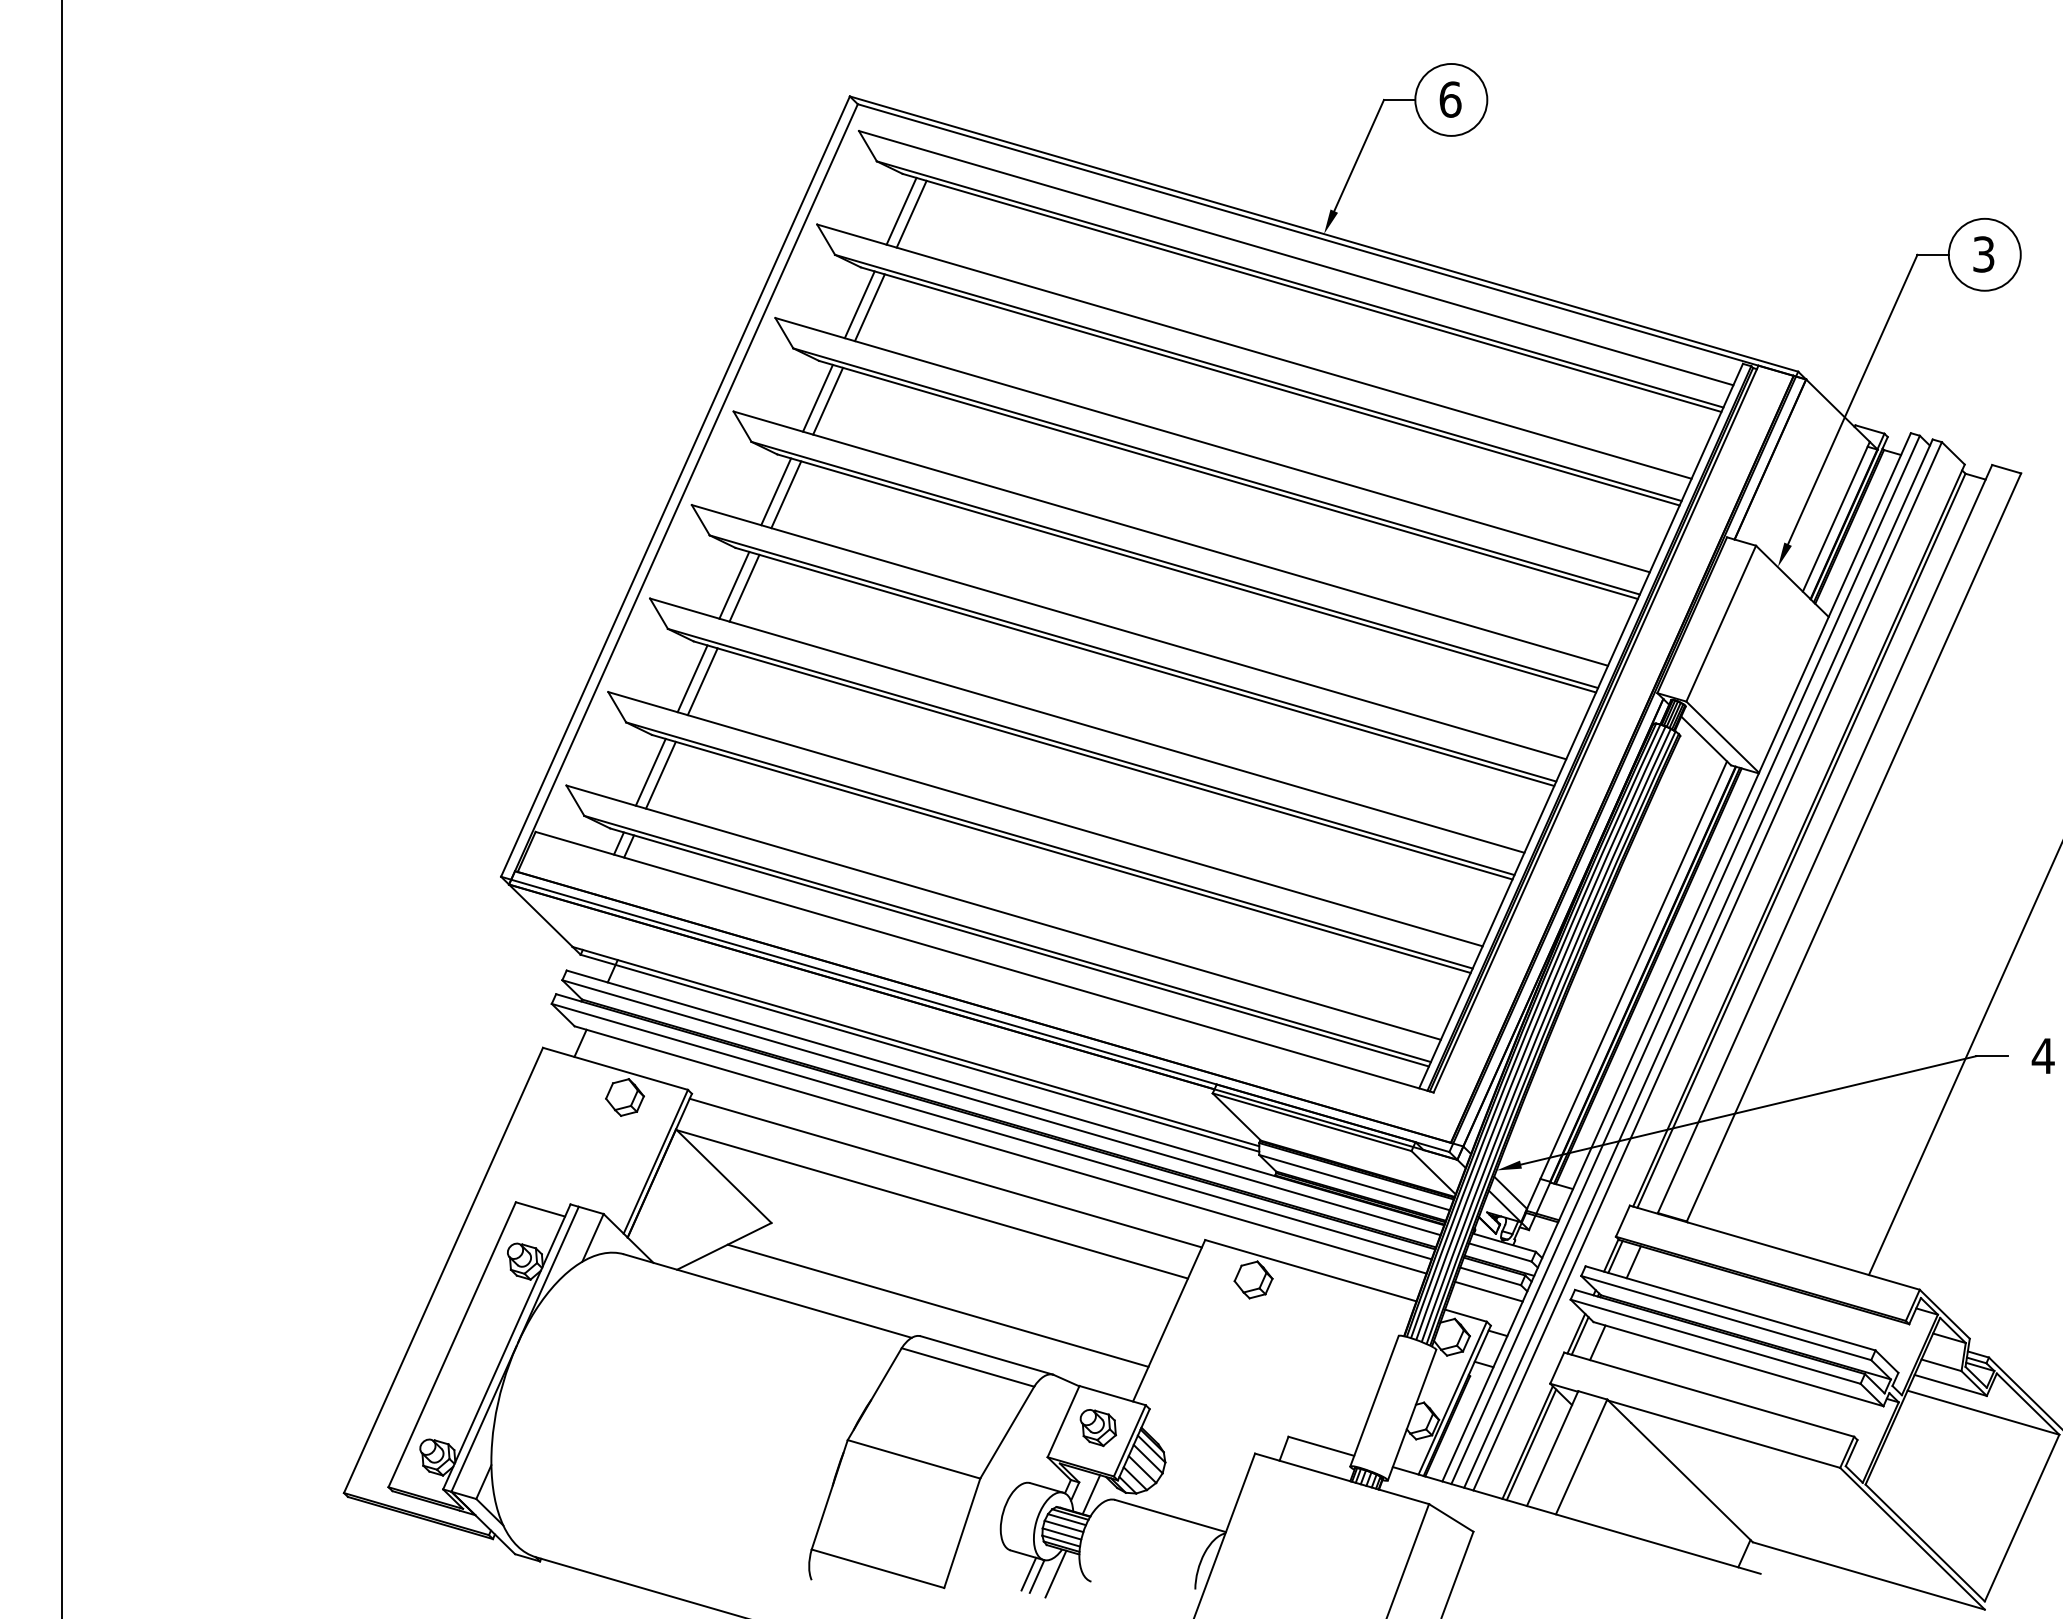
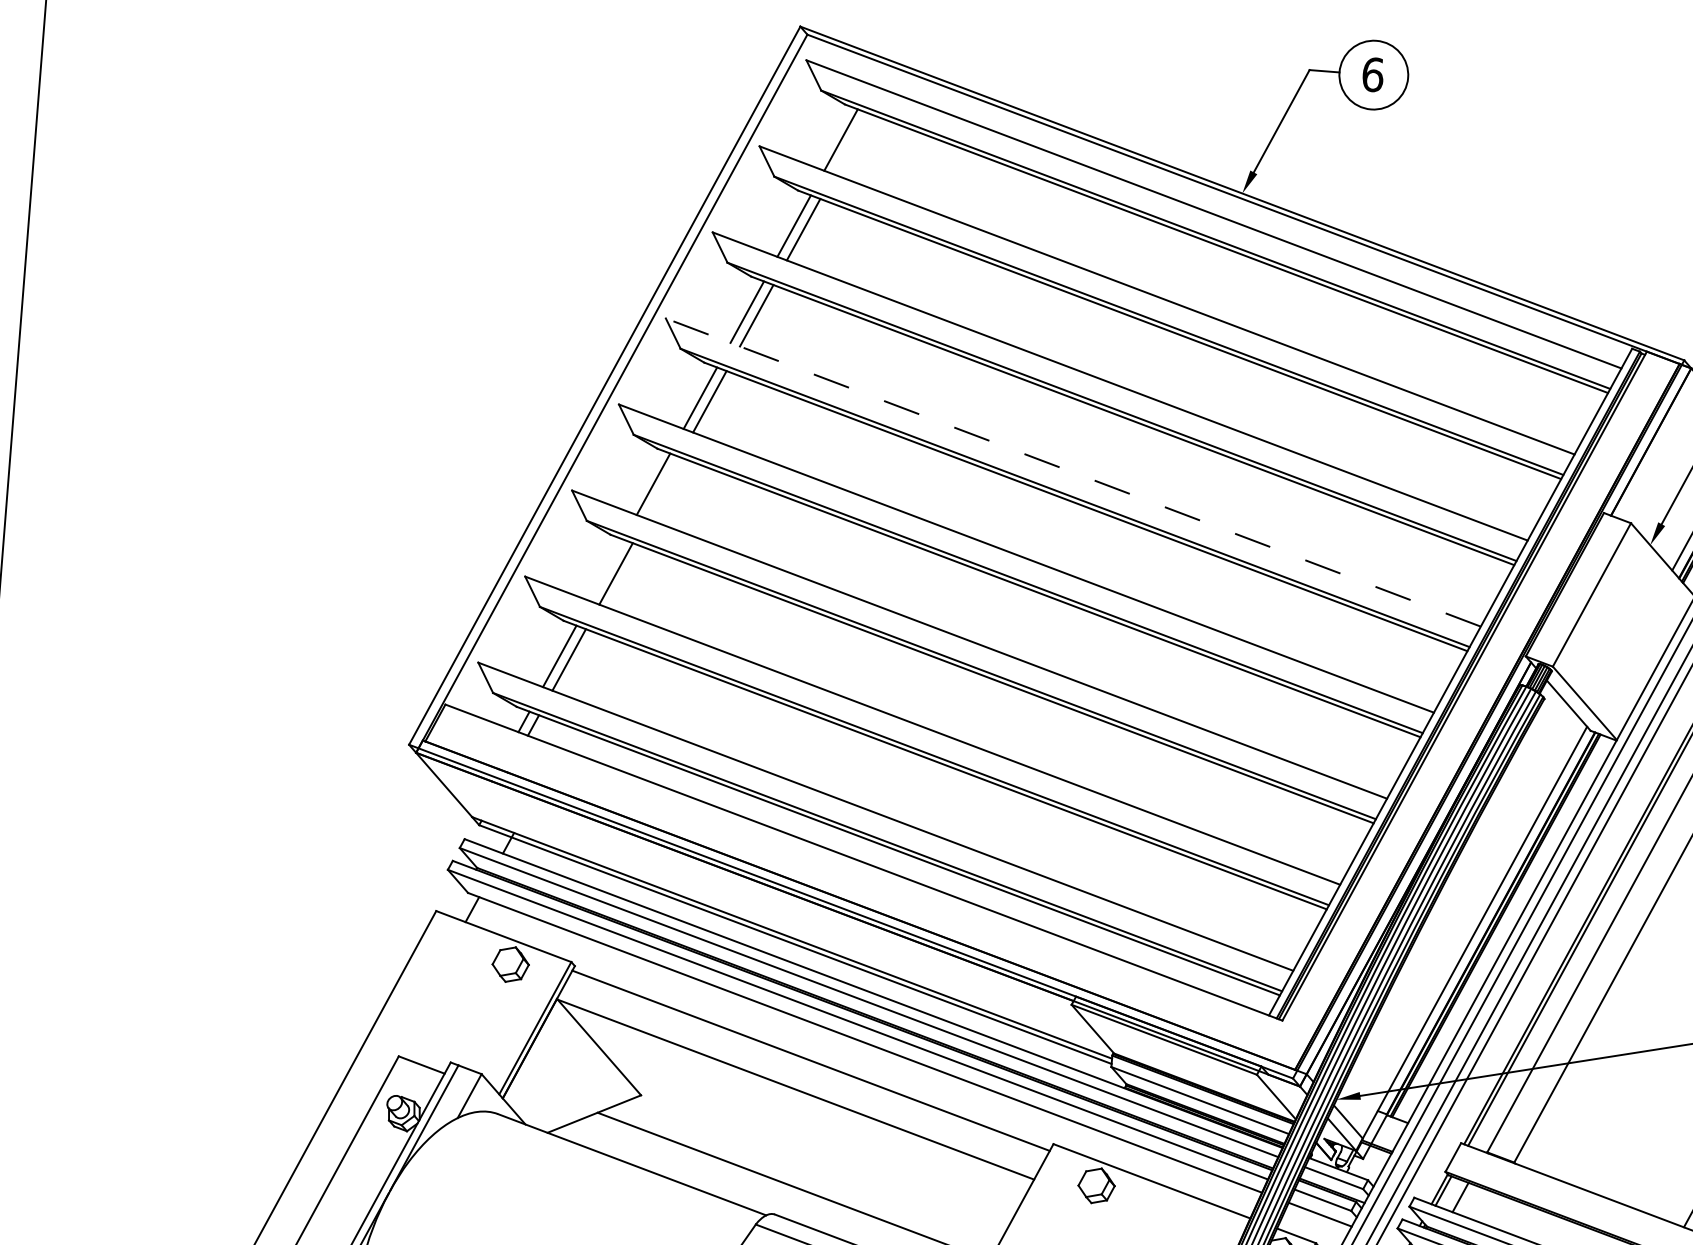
line: (911, 213) -> (850, 142), removed
line: (1170, 538) -> (1073, 472), solid -> dashed
line: (744, 587) -> (663, 487), removed
line: (692, 678) -> (606, 570), removed

